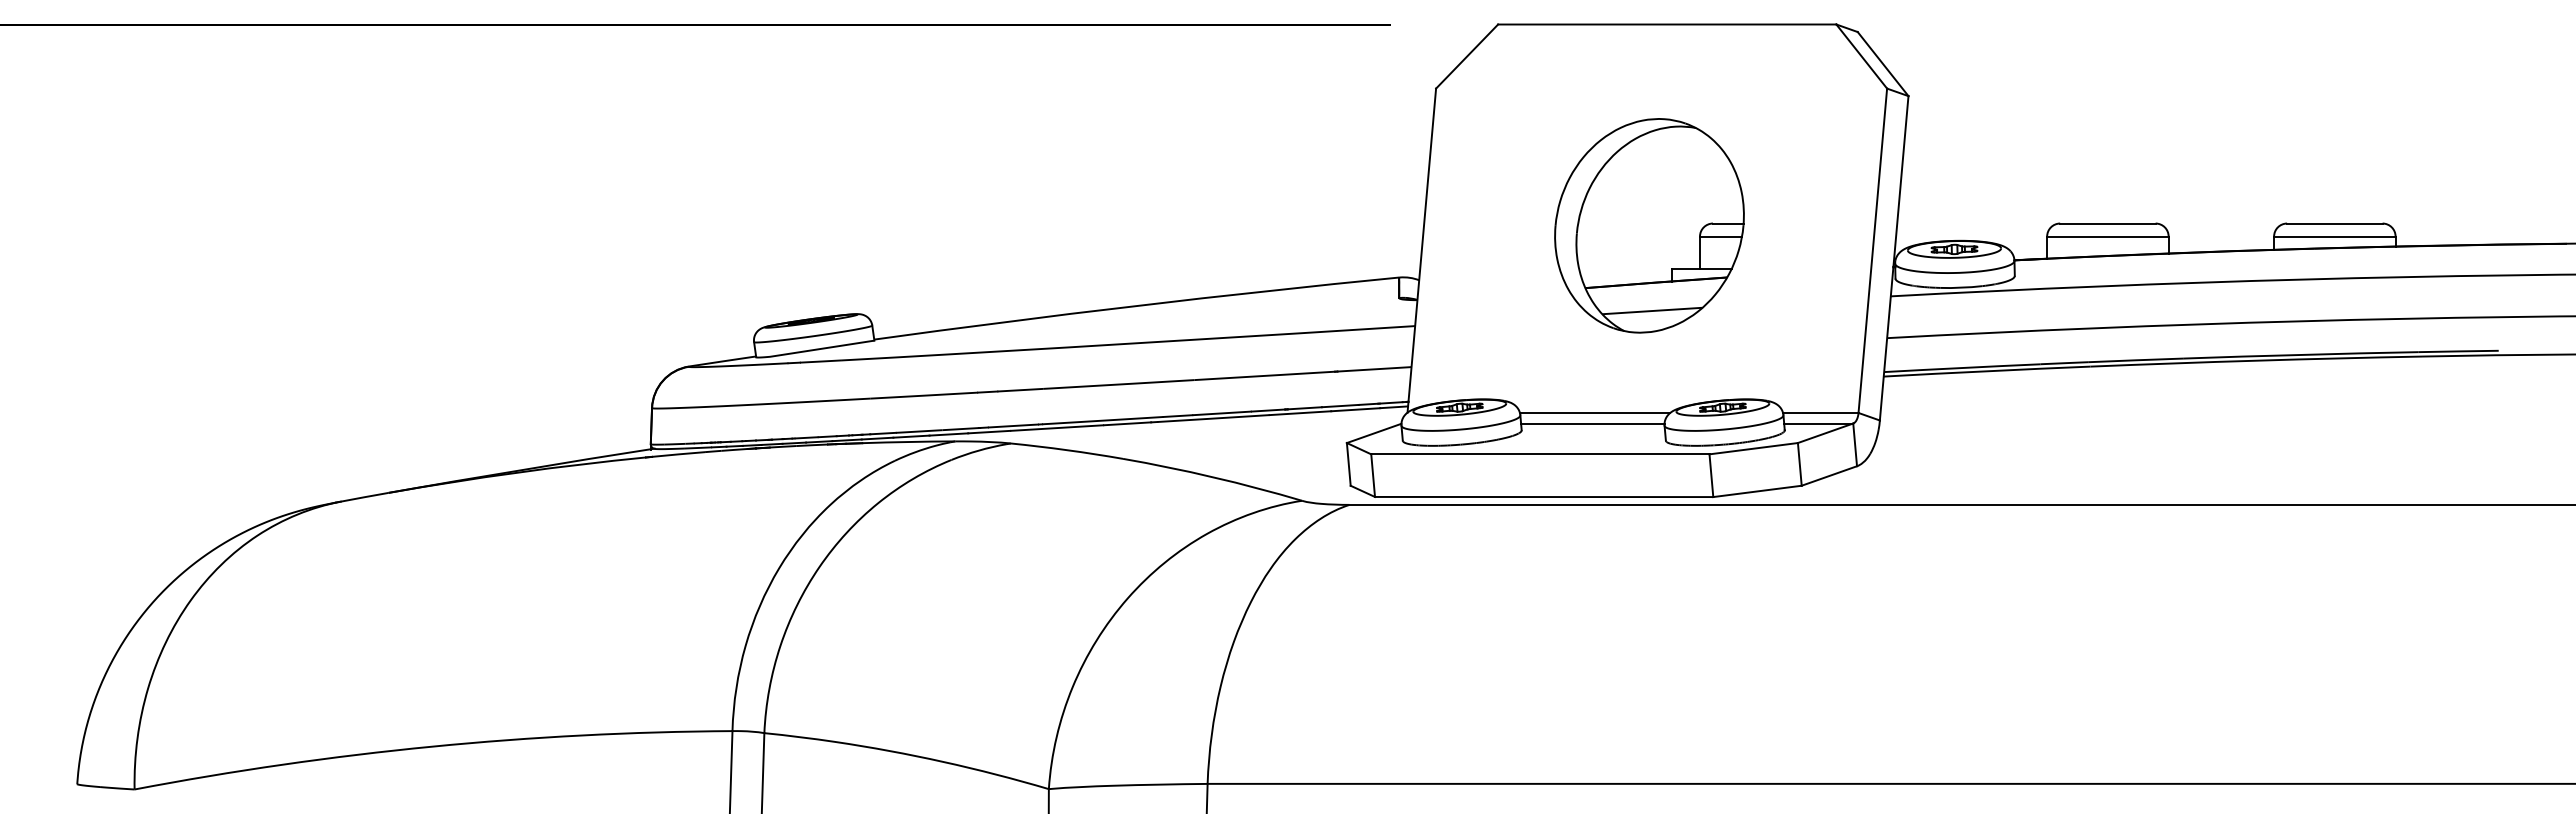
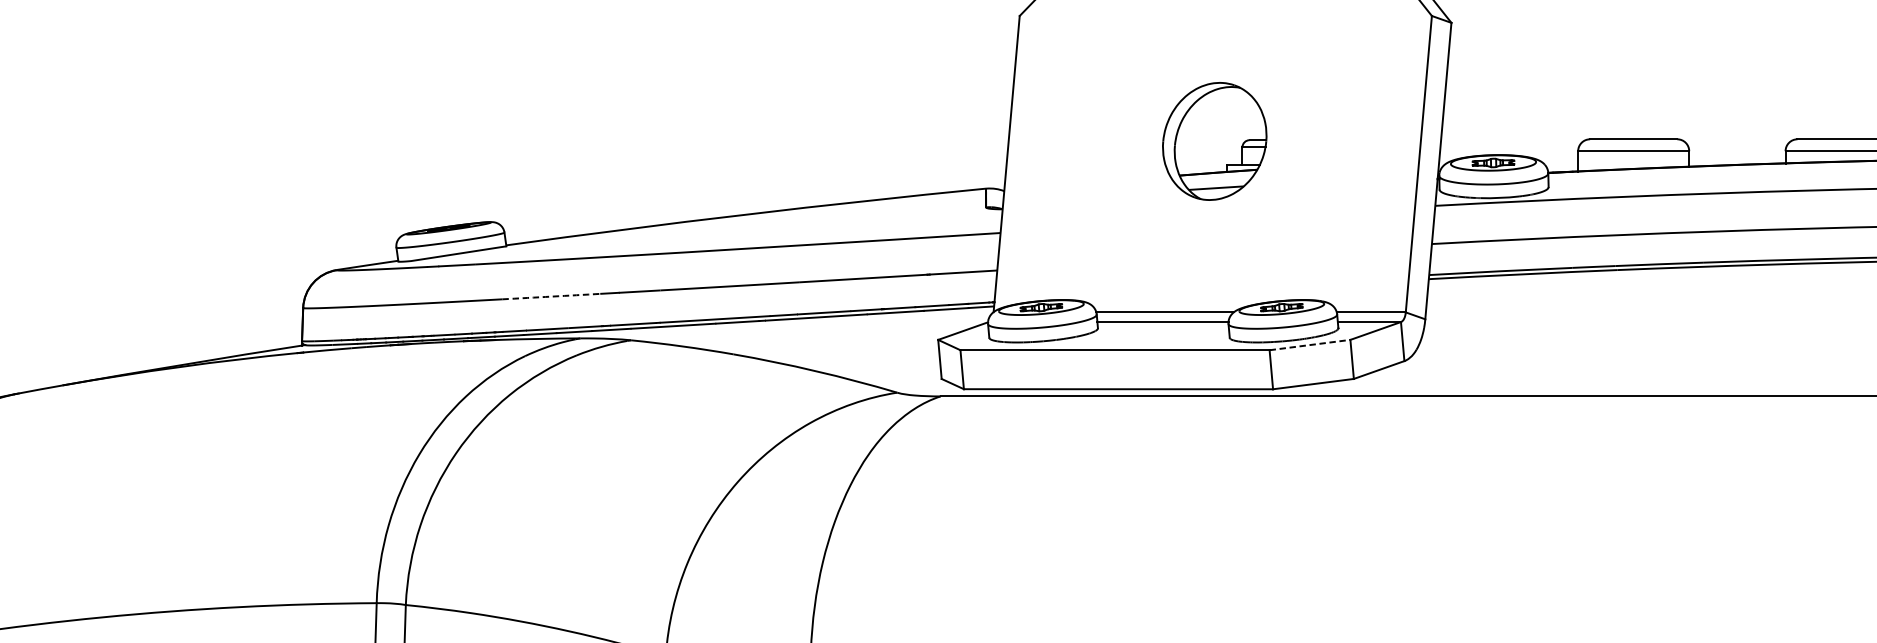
part: (1649, 225) -> (1214, 141), size x0.6
arc: (924, 395) -> (552, 296), solid -> dashed
line: (1753, 448) -> (1309, 344), solid -> dashed

